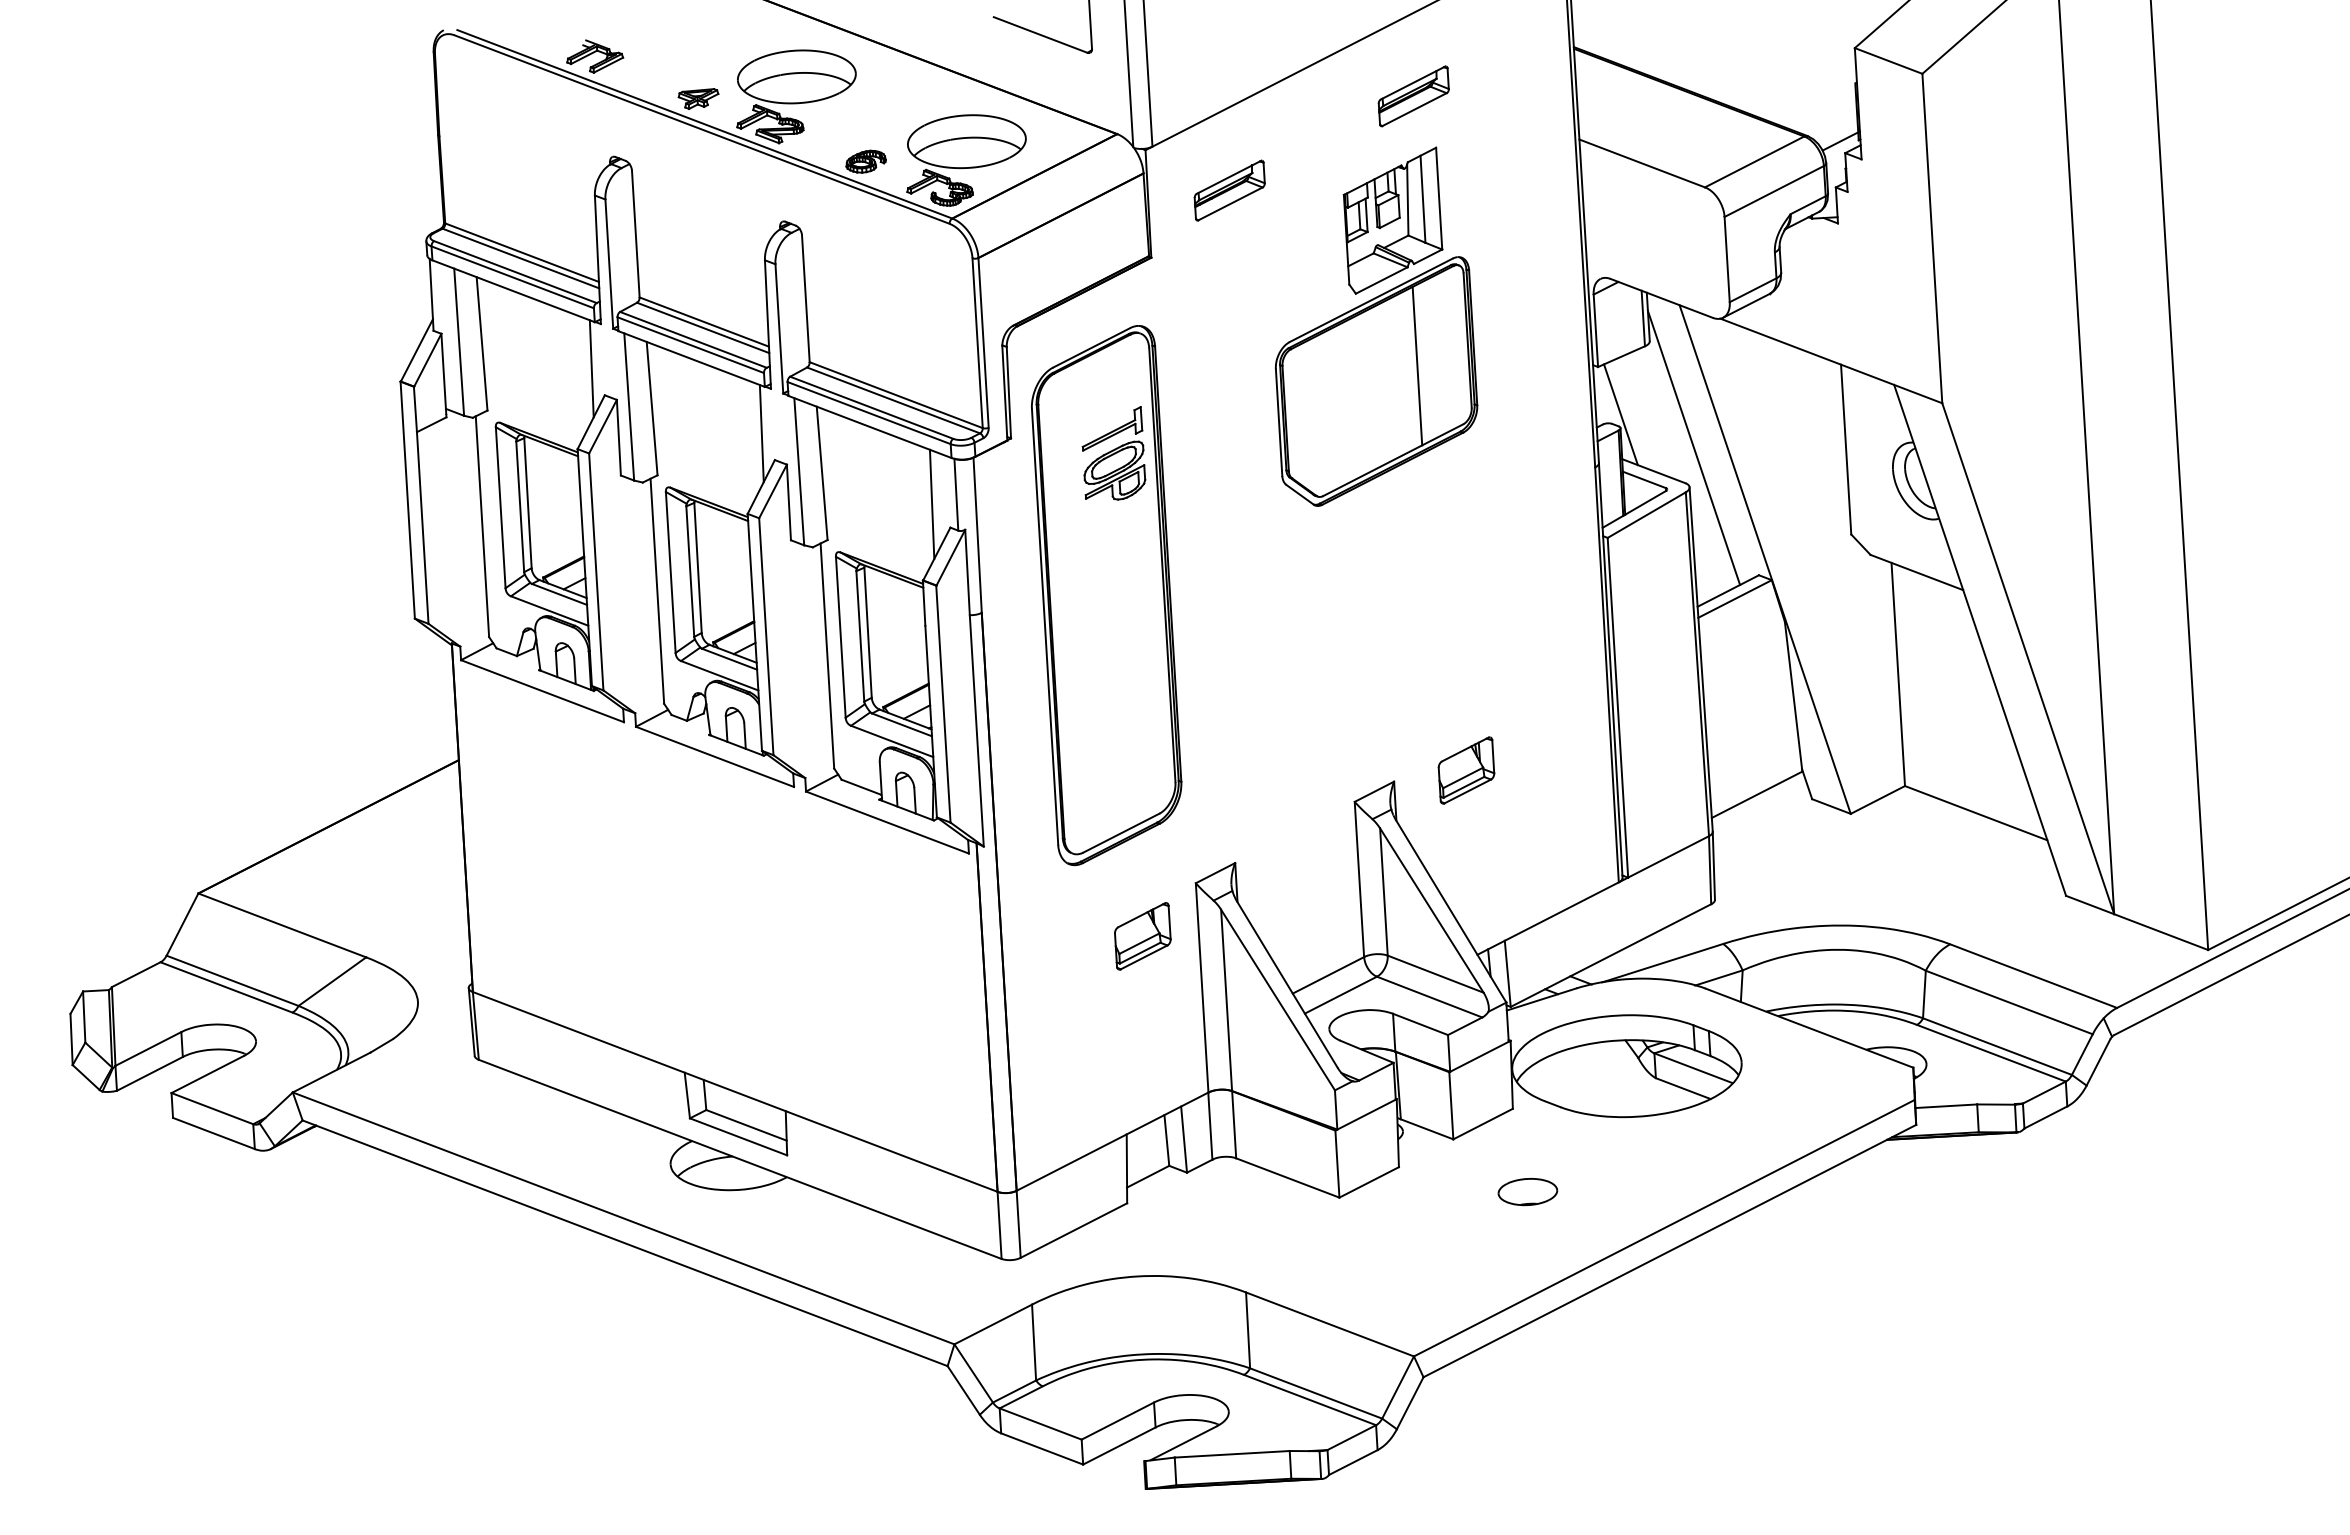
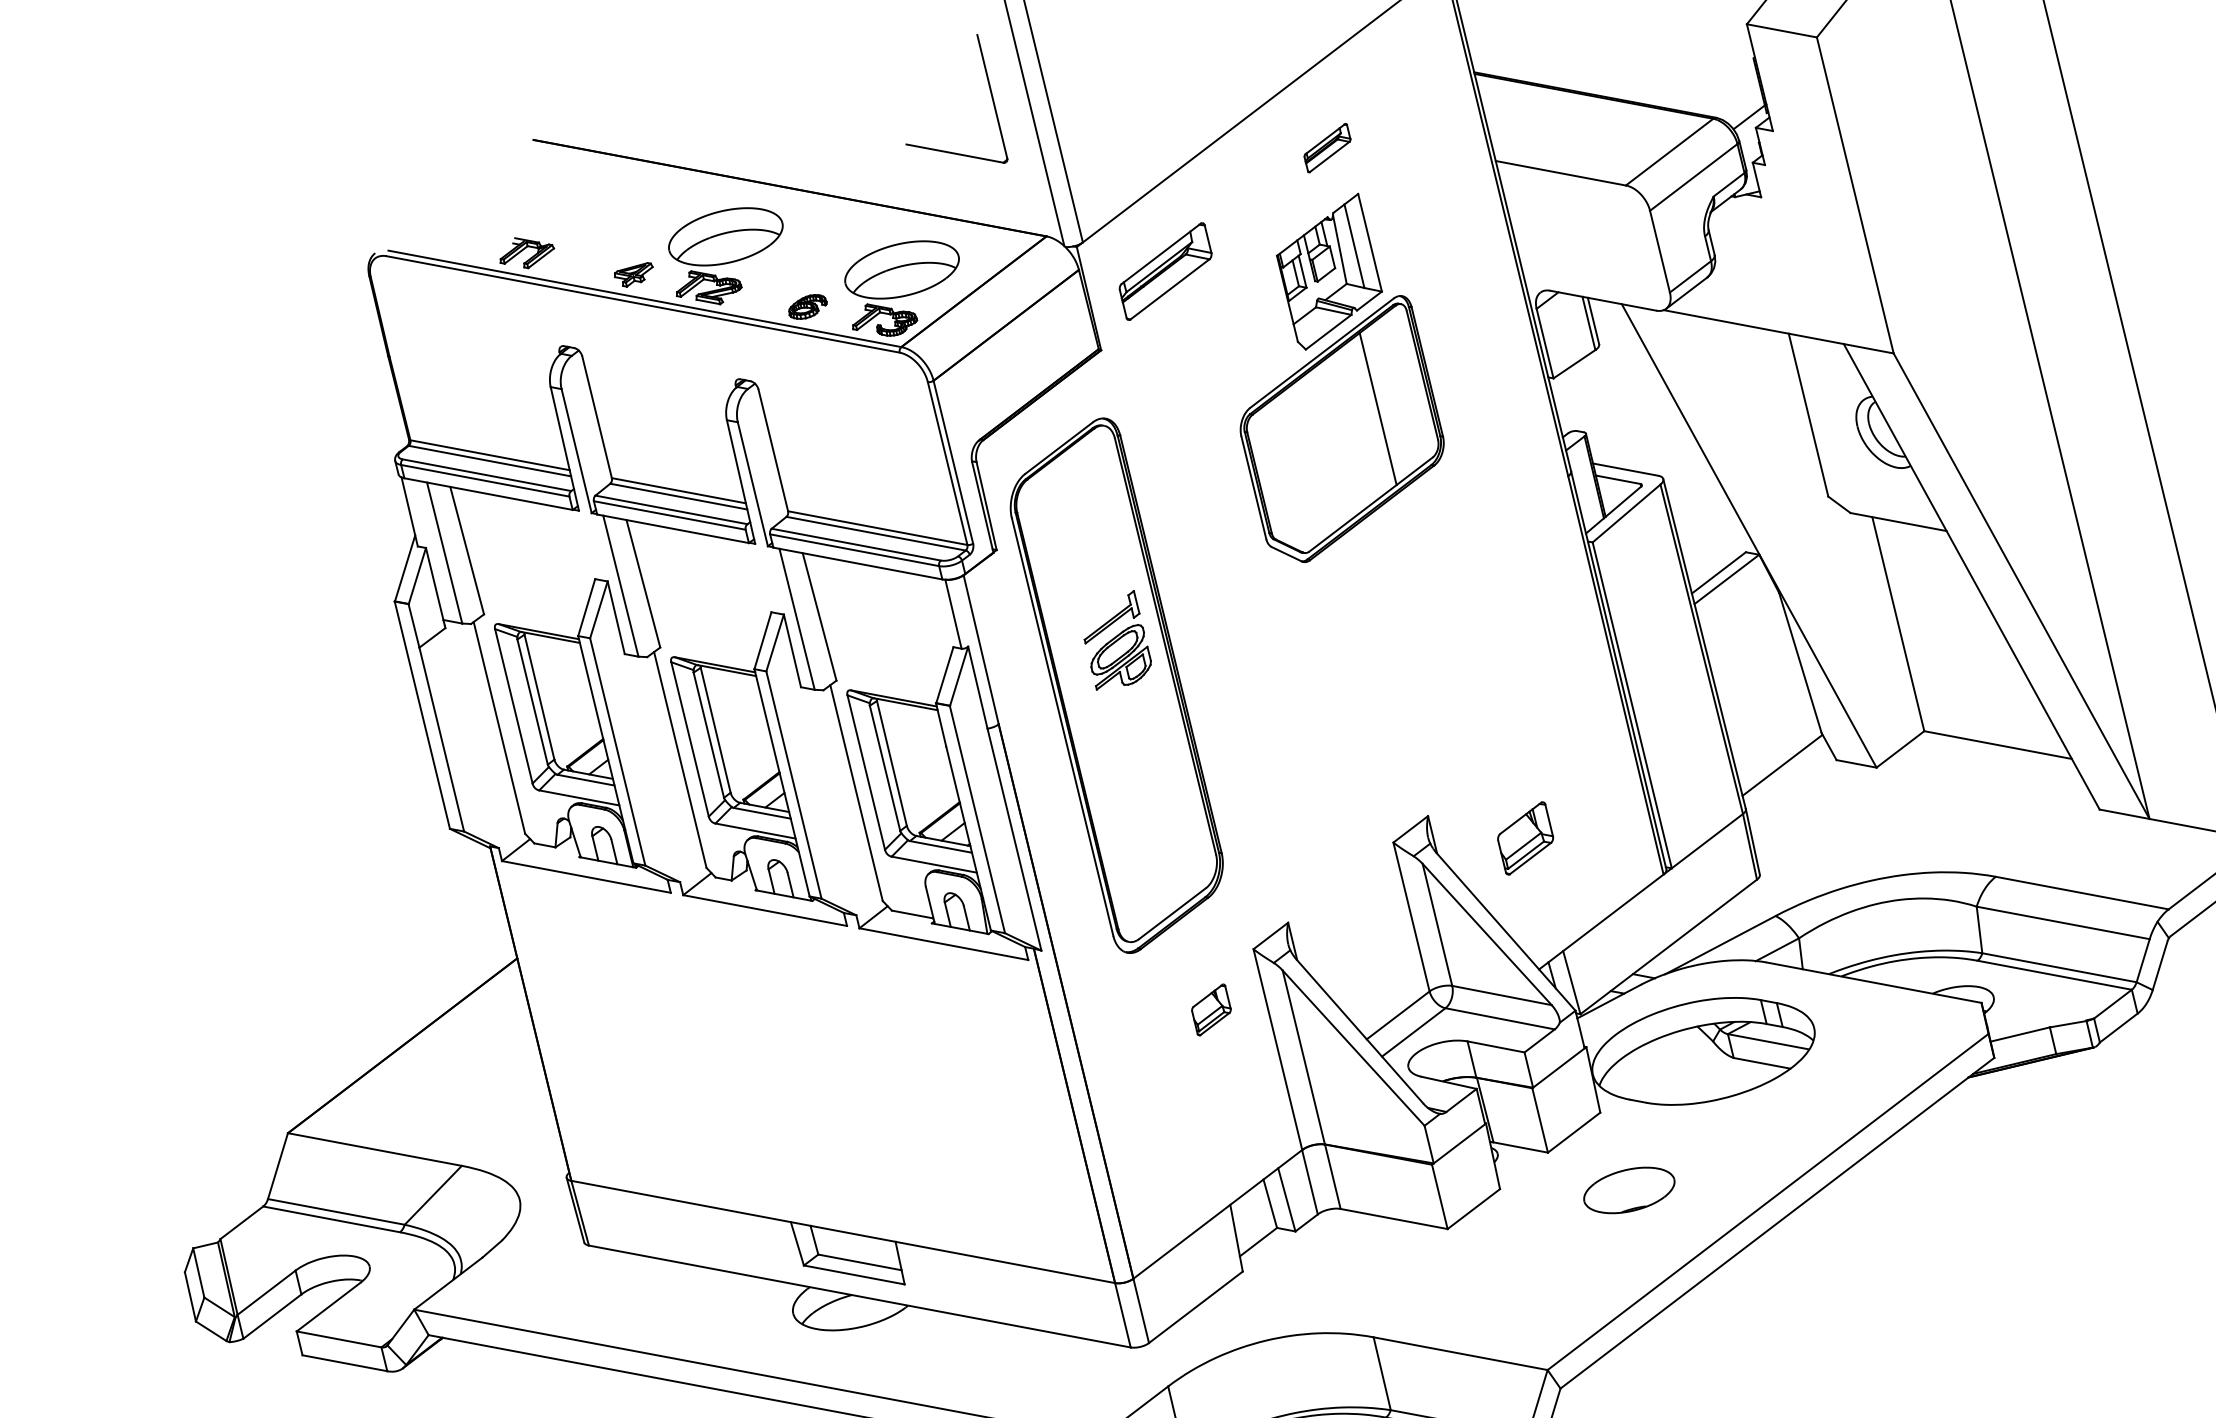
part: (1413, 96) -> (1327, 148), size x0.7
part: (1229, 190) -> (1165, 271), size x1.4
line: (591, 368) -> (577, 555), removed
line: (1620, 414) -> (1583, 420), removed
line: (761, 433) -> (753, 588), removed
line: (1693, 447) -> (1660, 439), removed
part: (1113, 453) -> (1115, 640), moved
line: (931, 503) -> (930, 627), removed
part: (1466, 770) -> (1525, 838), moved
part: (1142, 936) -> (1211, 1010), size x0.7
part: (1527, 1192) -> (1629, 1191), size x1.6

